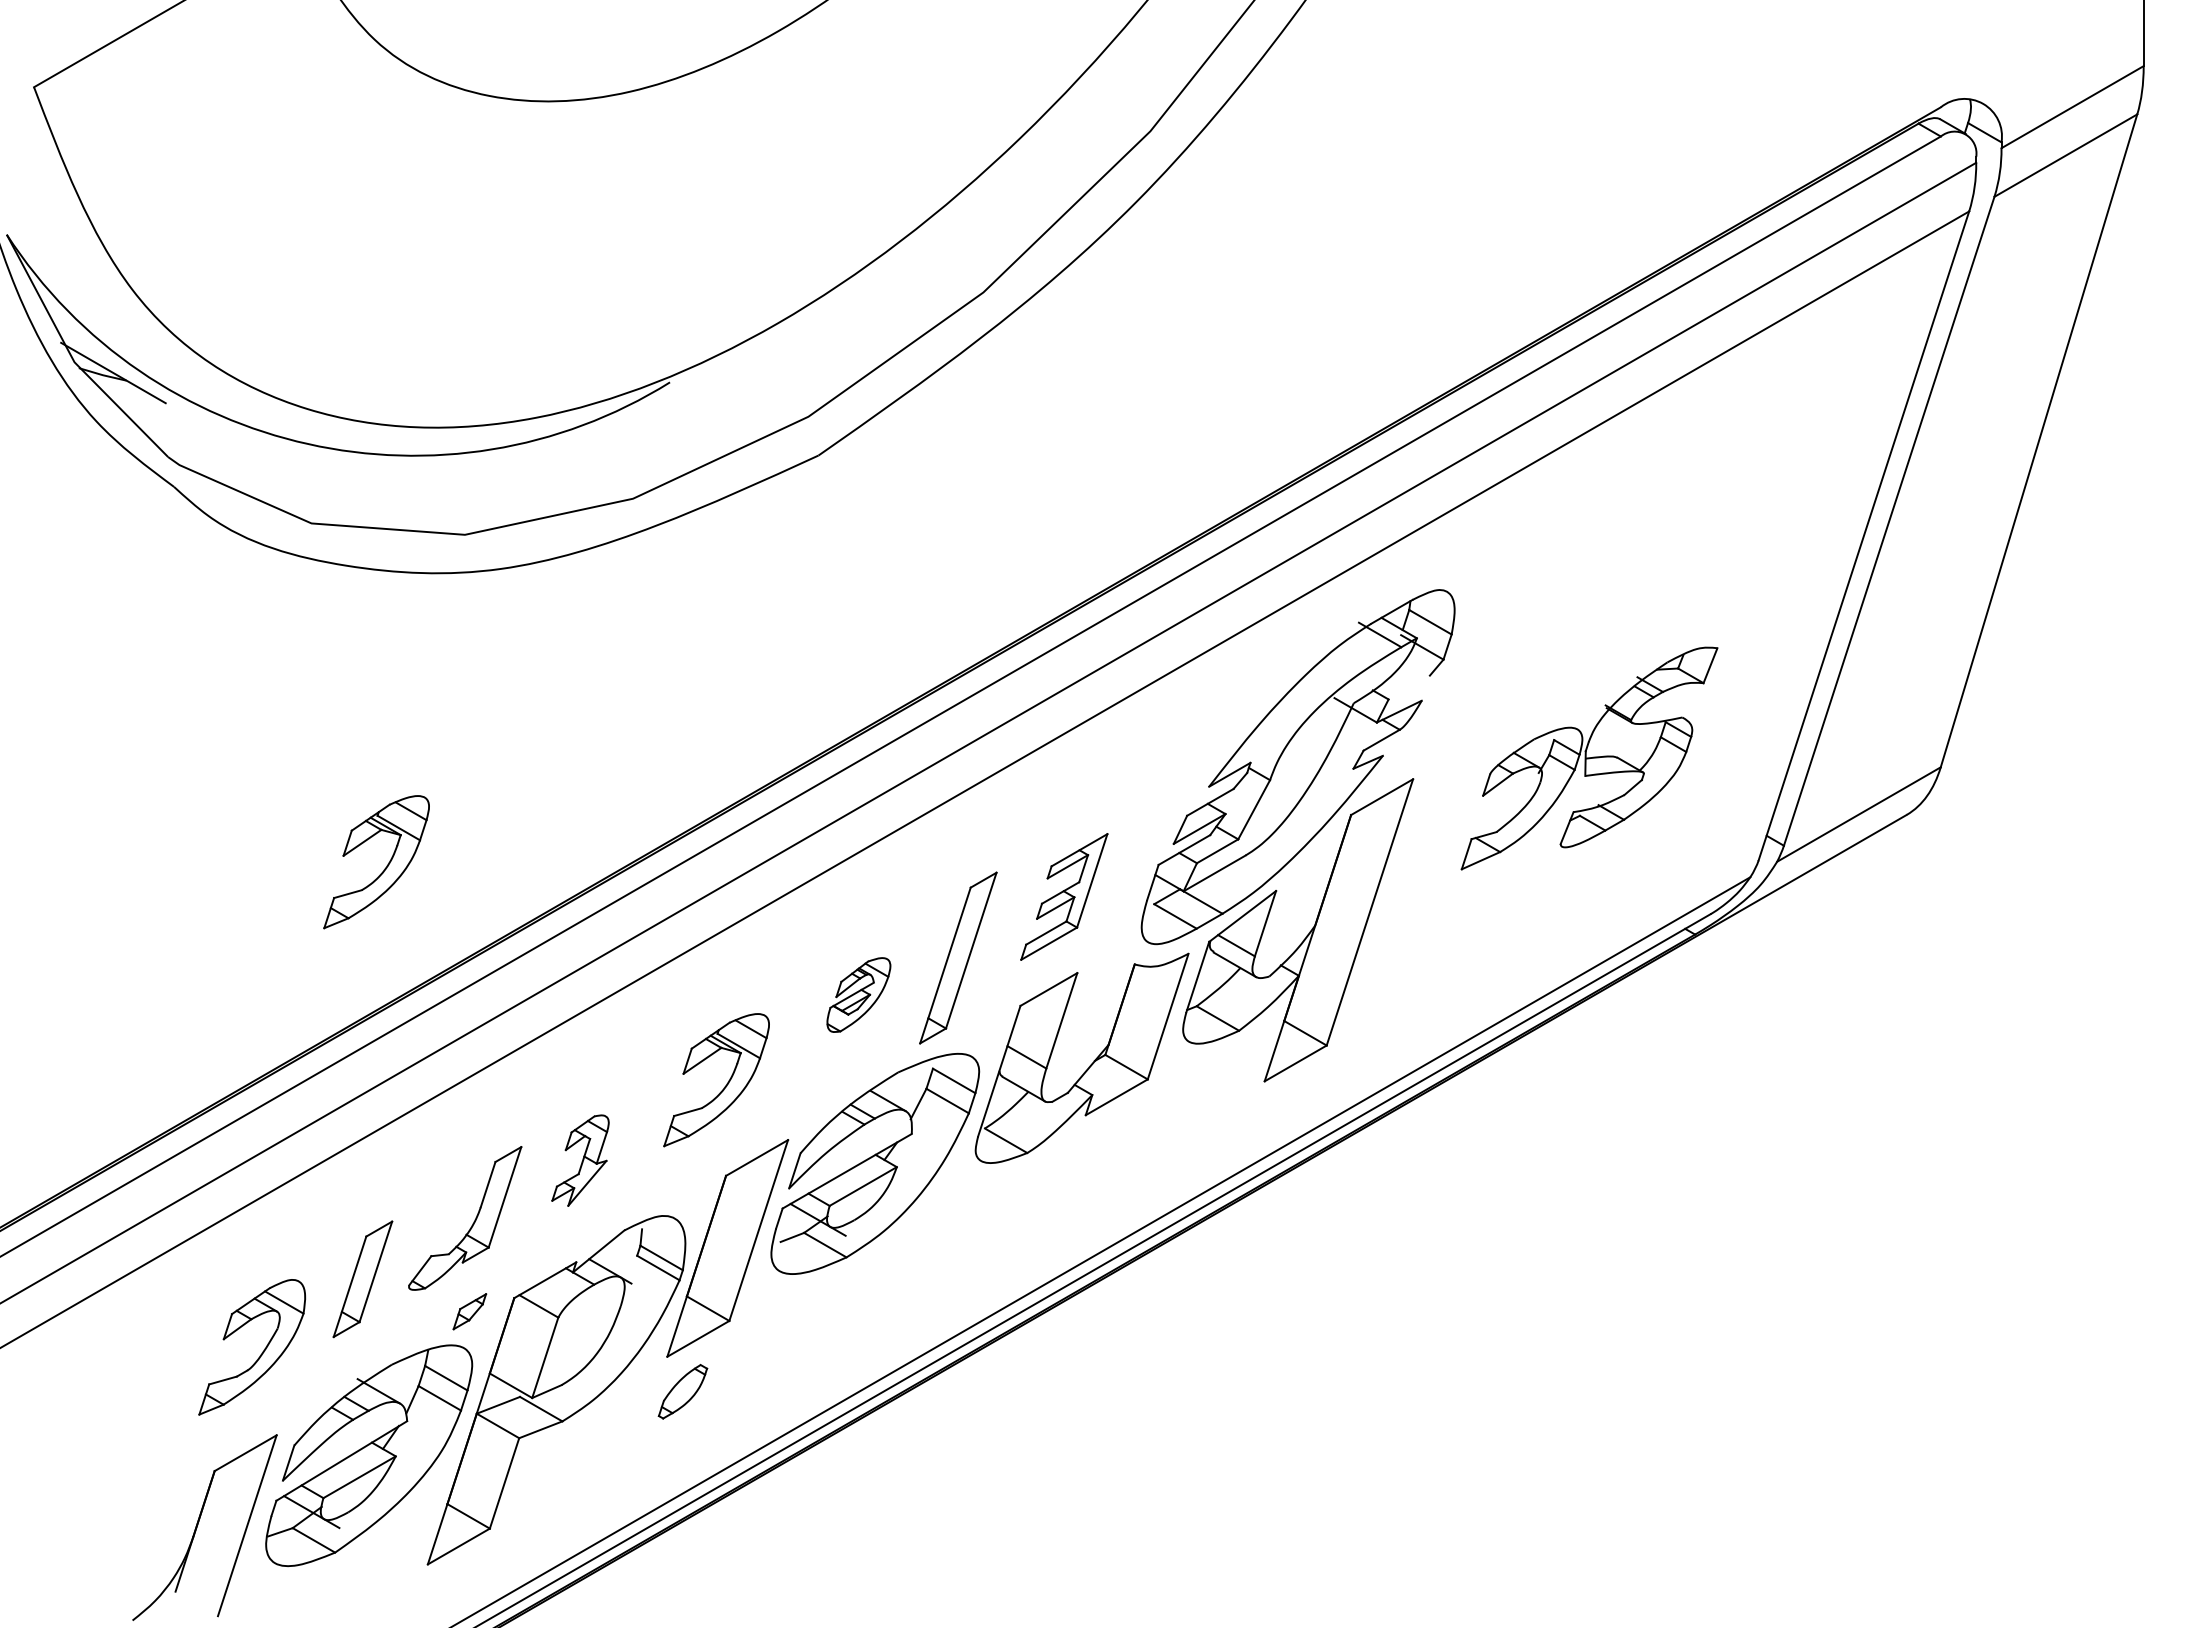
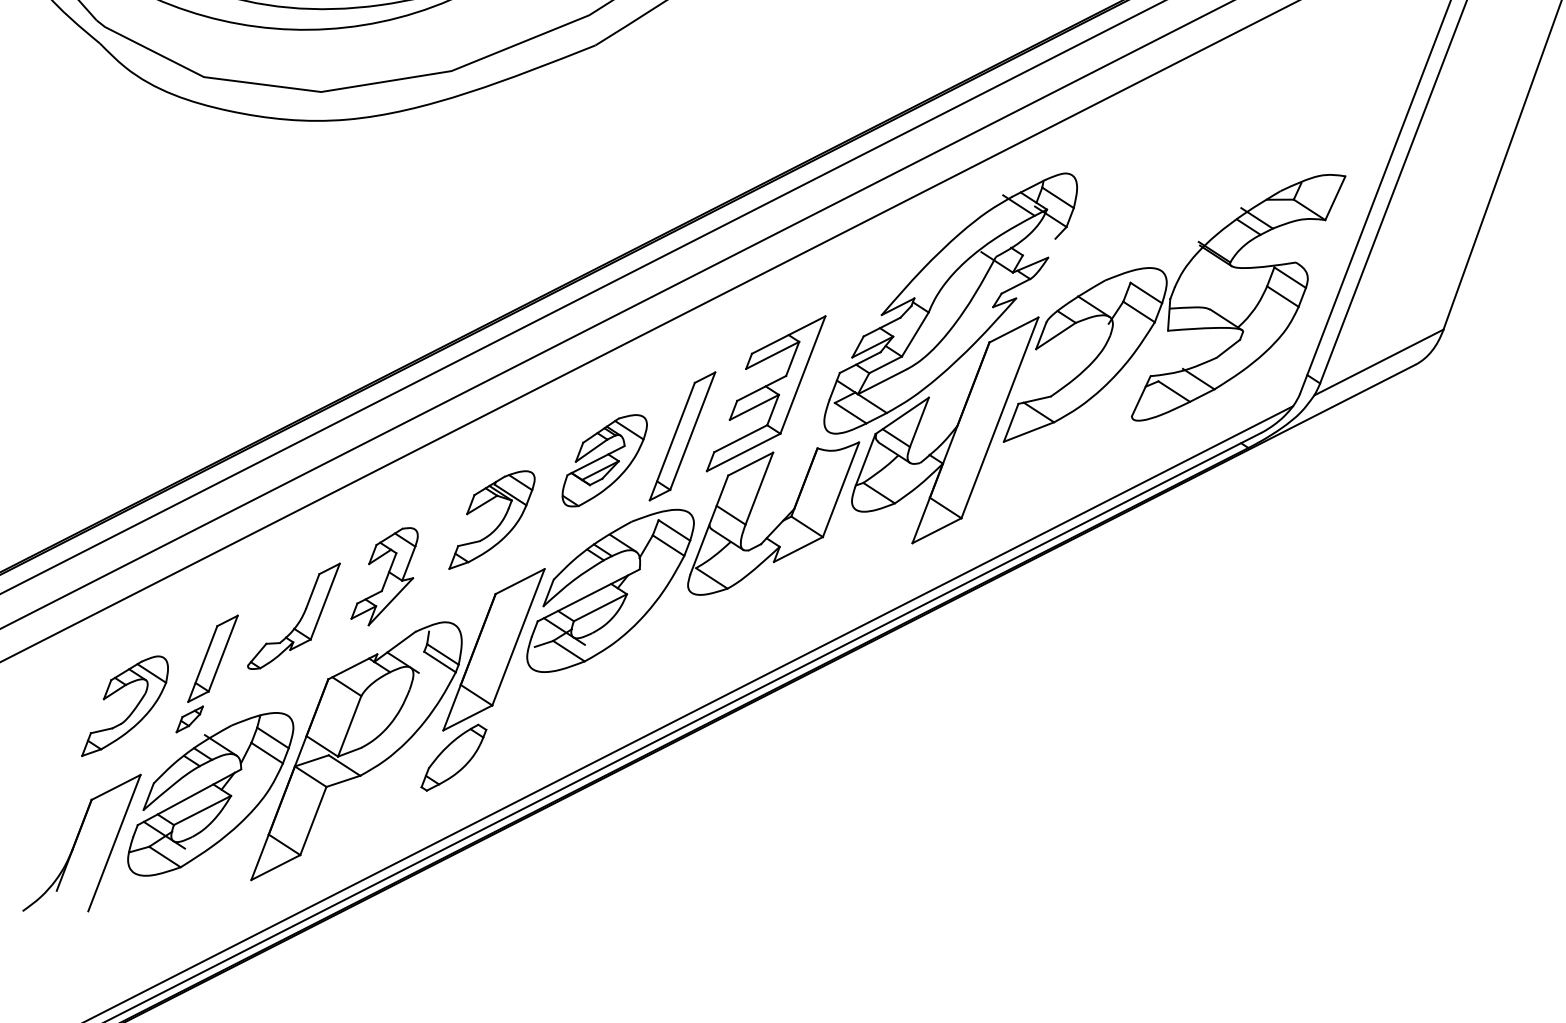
part: (1589, 758) -> (1174, 308), size x1.67
part: (384, 868) -> (246, 344), removed
part: (1064, 896) -> (766, 393), size x1.67
part: (858, 994) -> (604, 460), size x1.67
part: (580, 1160) -> (384, 576), size x1.43
part: (469, 1311) -> (189, 719), moved
part: (682, 1391) -> (453, 757), size x1.67

